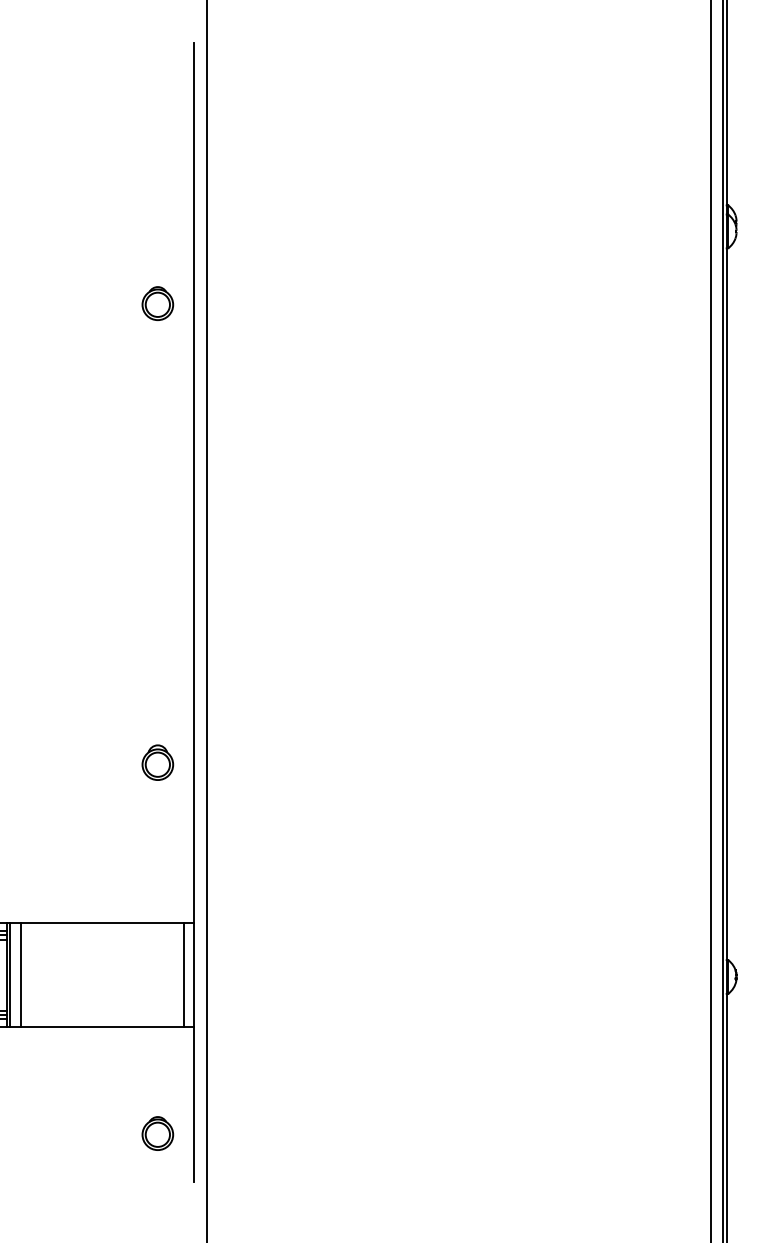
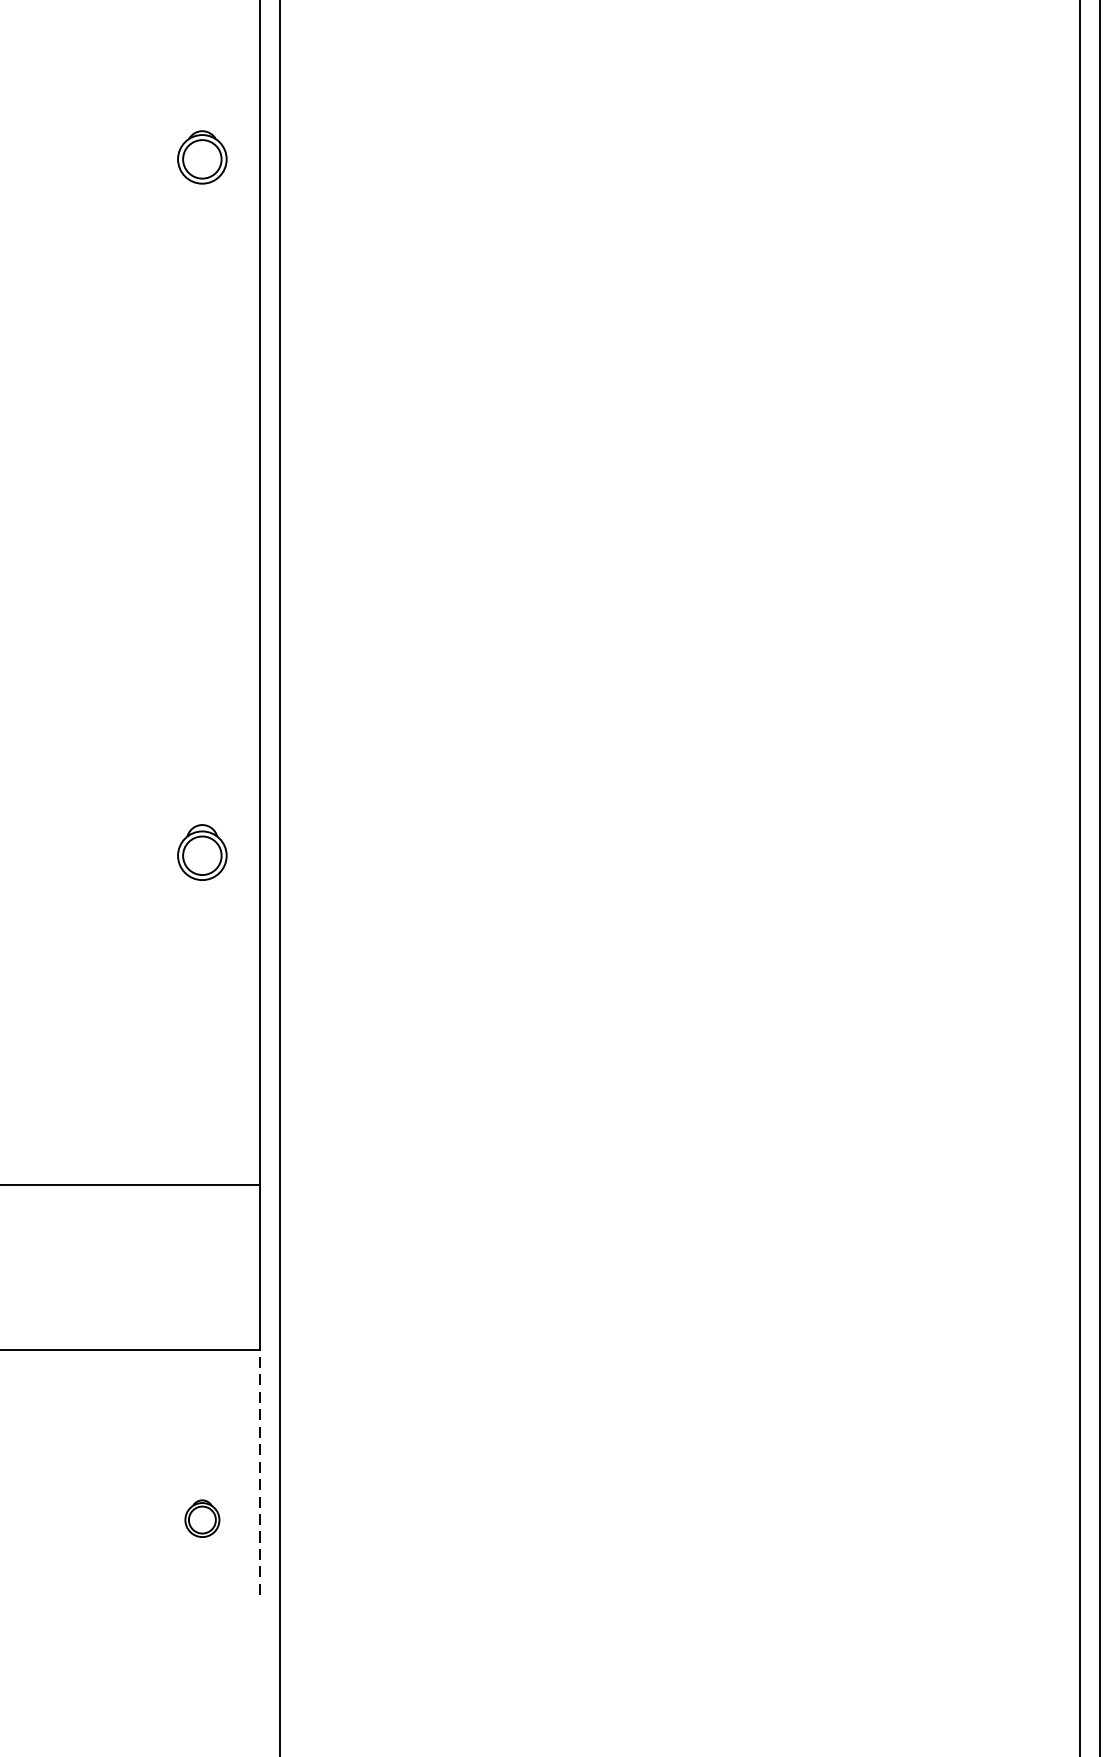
part: (157, 303) -> (201, 157), moved
part: (157, 762) -> (201, 852), moved
line: (183, 974) -> (243, 1266), removed
line: (194, 1103) -> (260, 1471), solid -> dashed
part: (157, 1133) -> (201, 1518), size x0.7

